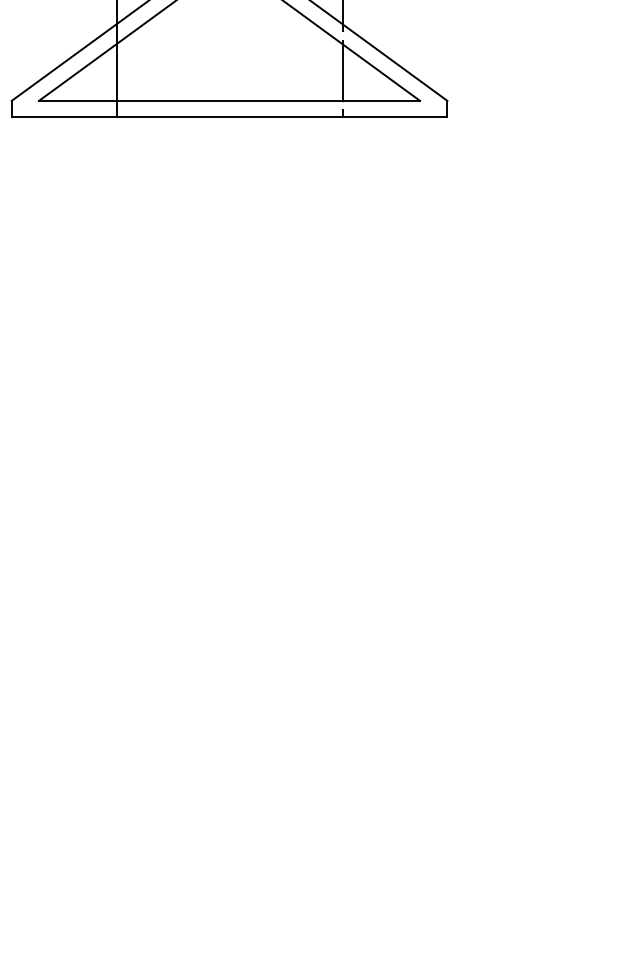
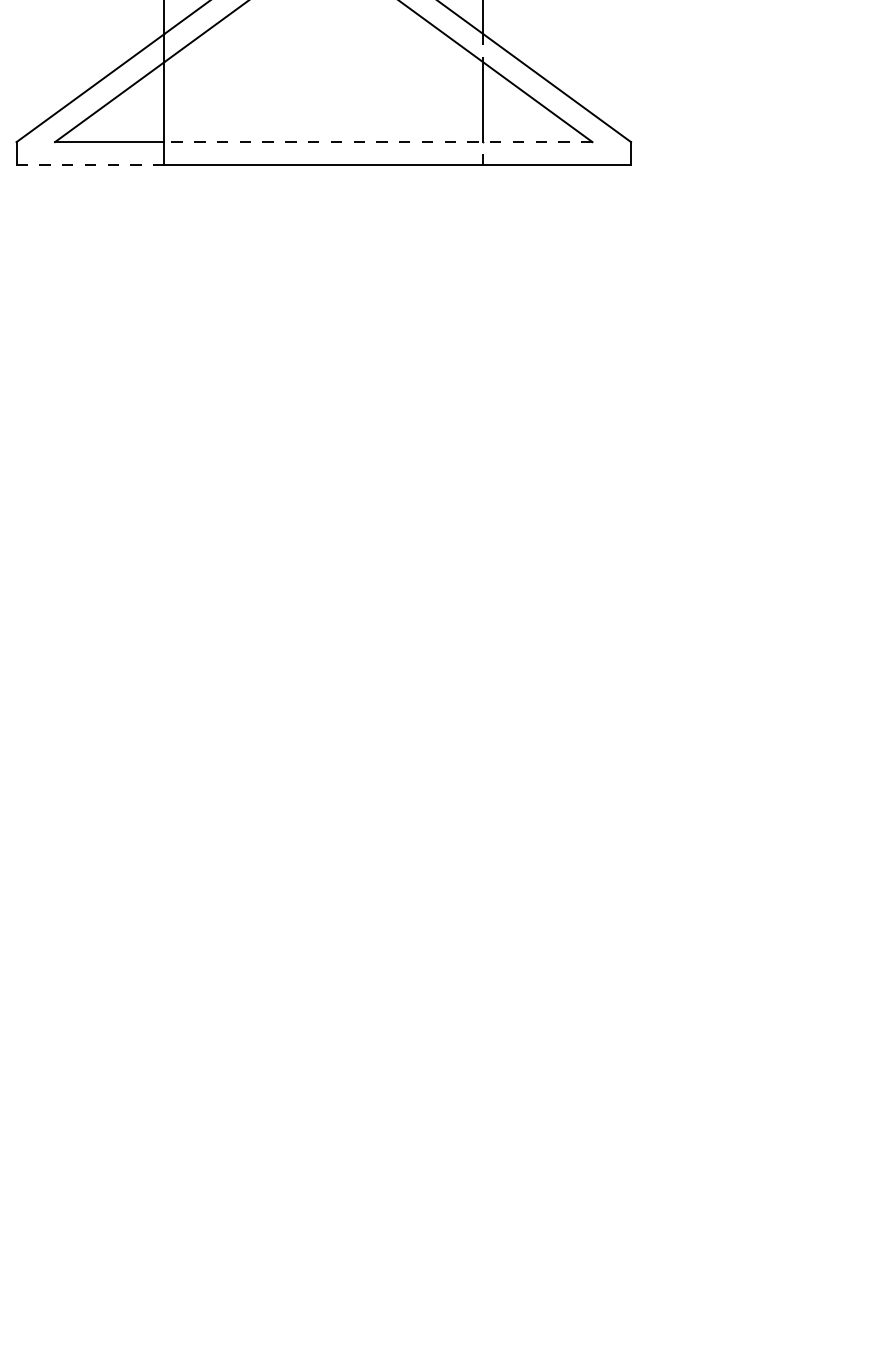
line: (268, 100) -> (378, 141), solid -> dashed
line: (64, 117) -> (90, 165), solid -> dashed

